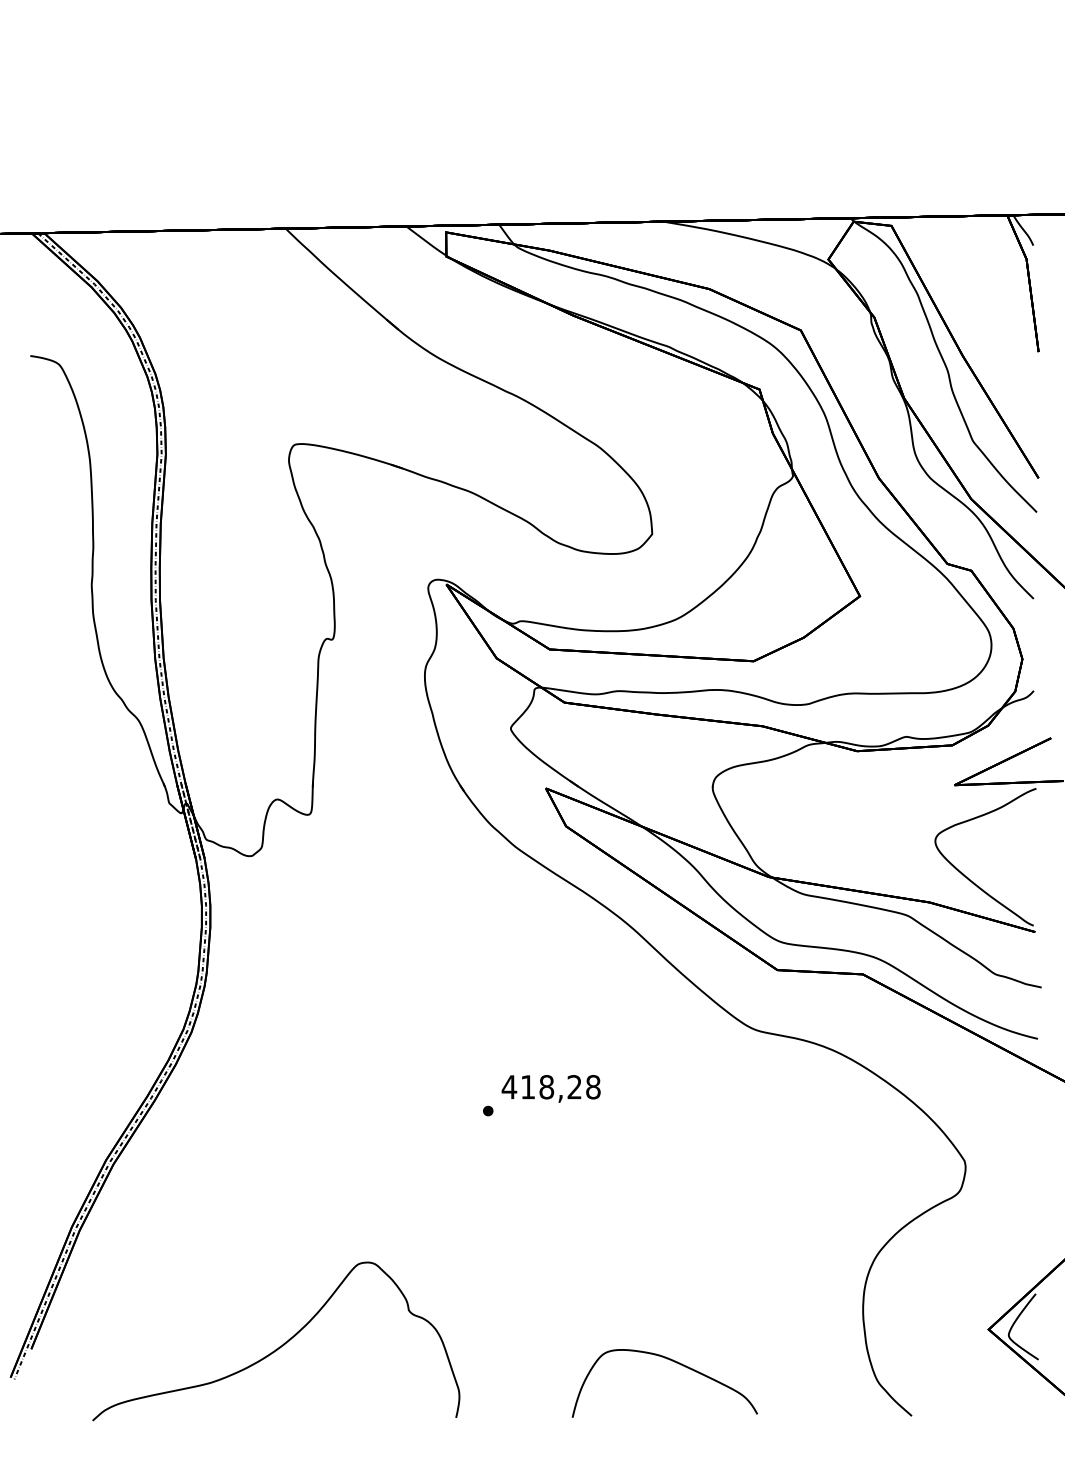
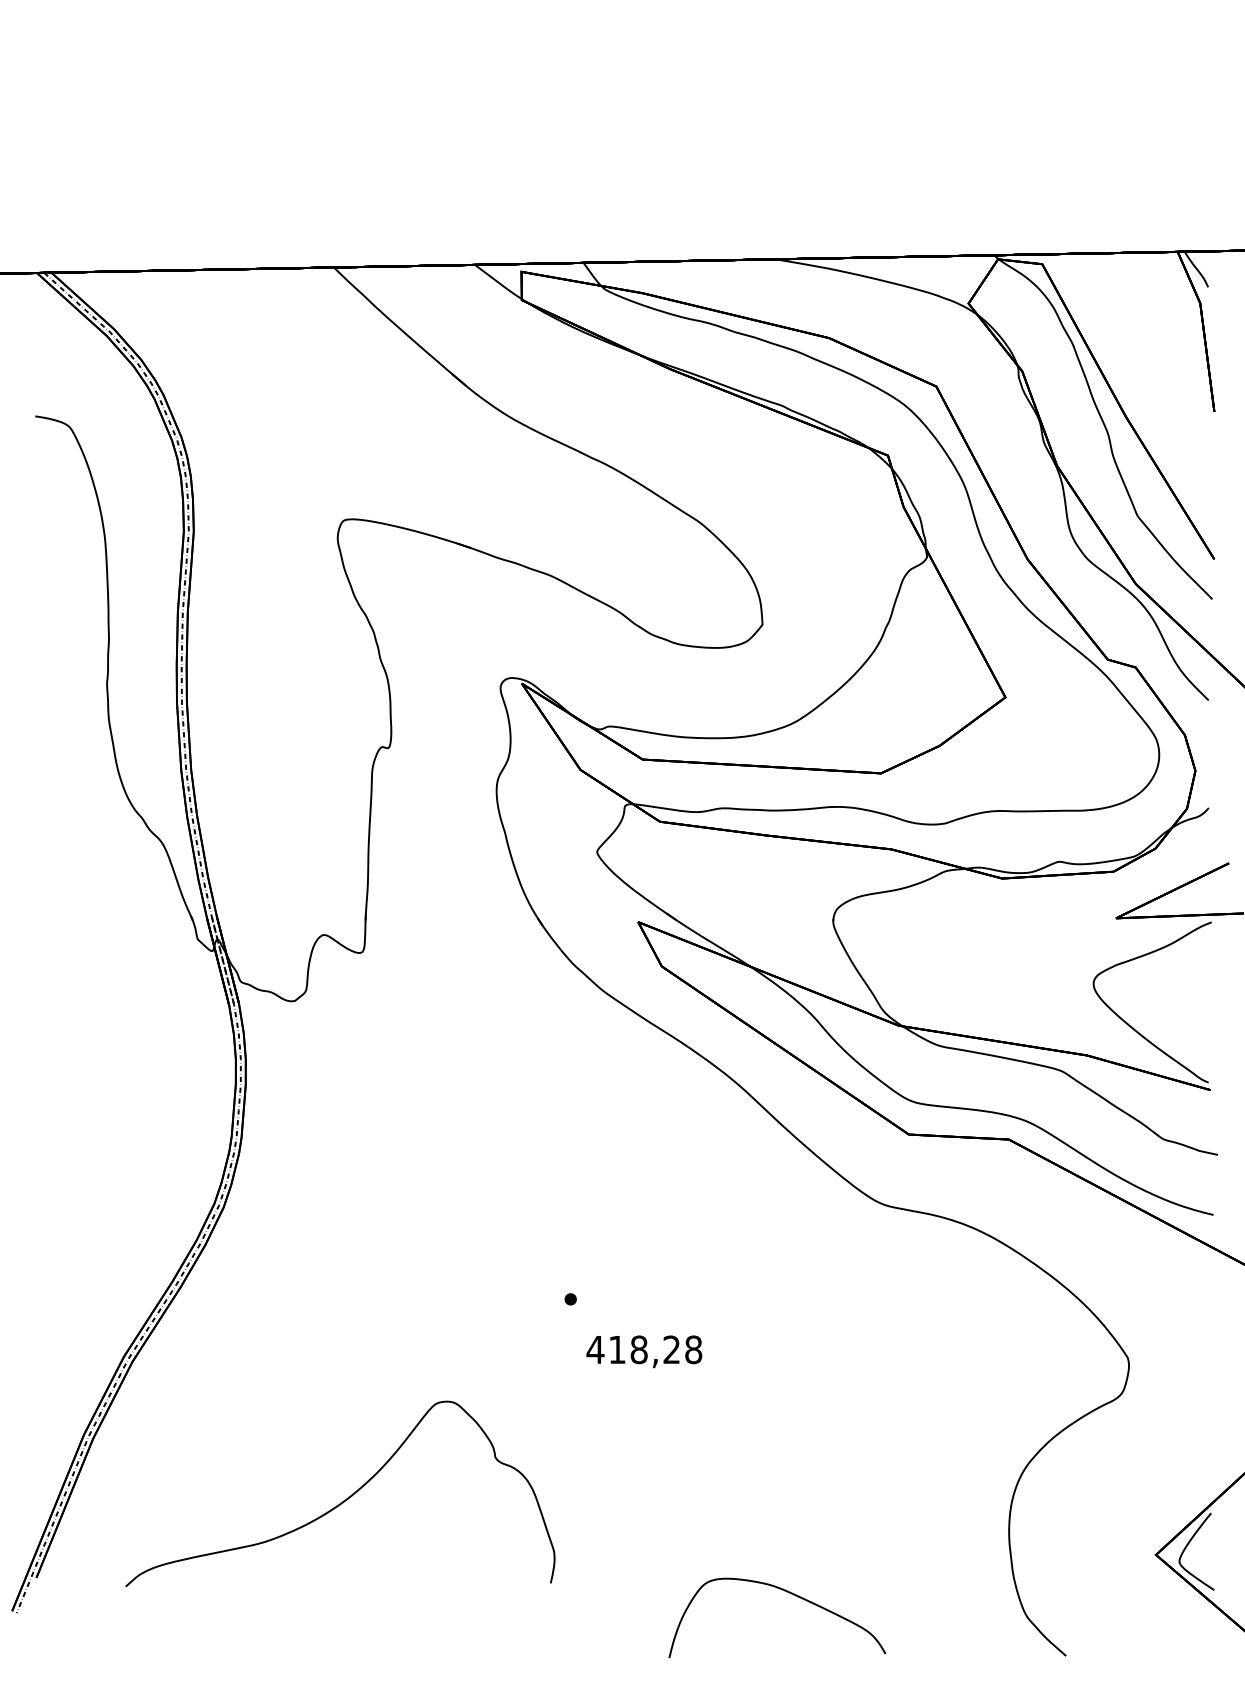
text: (550, 1088) -> (643, 1351), moved
curve: (280, 1345) -> (345, 1498), moved

